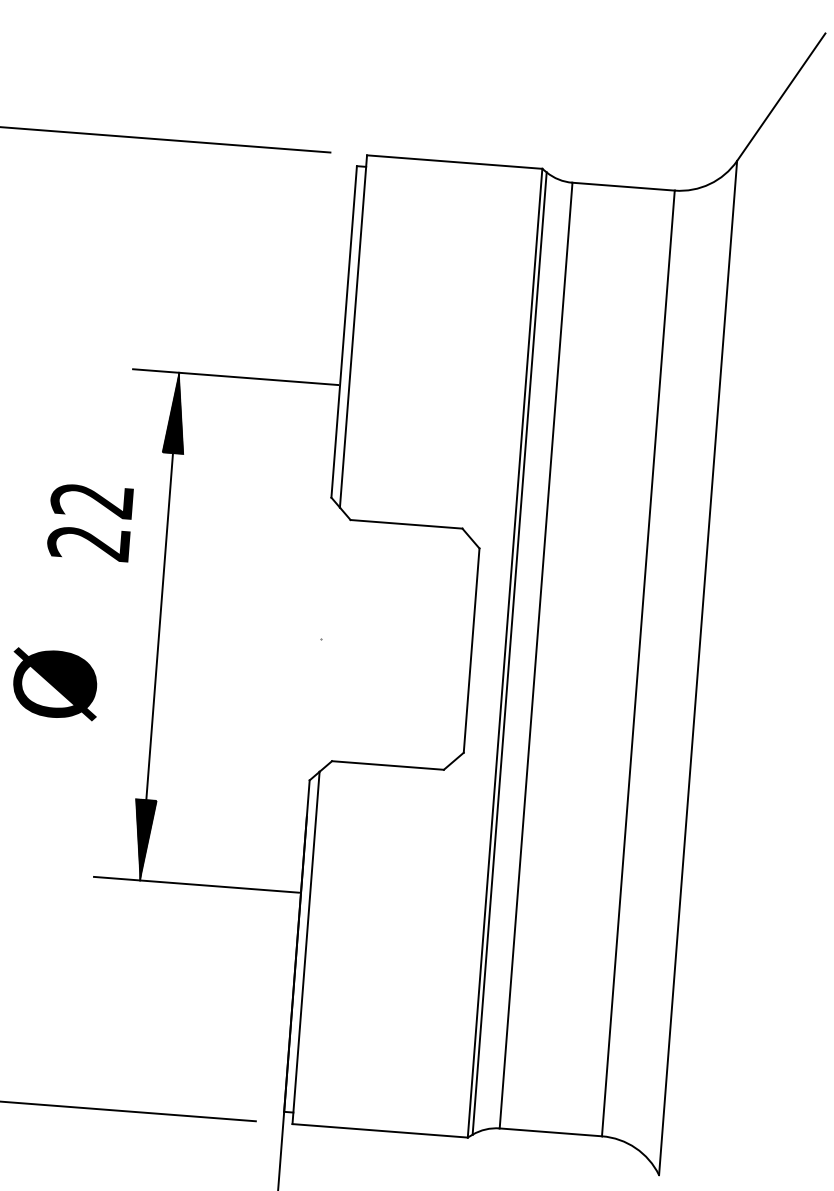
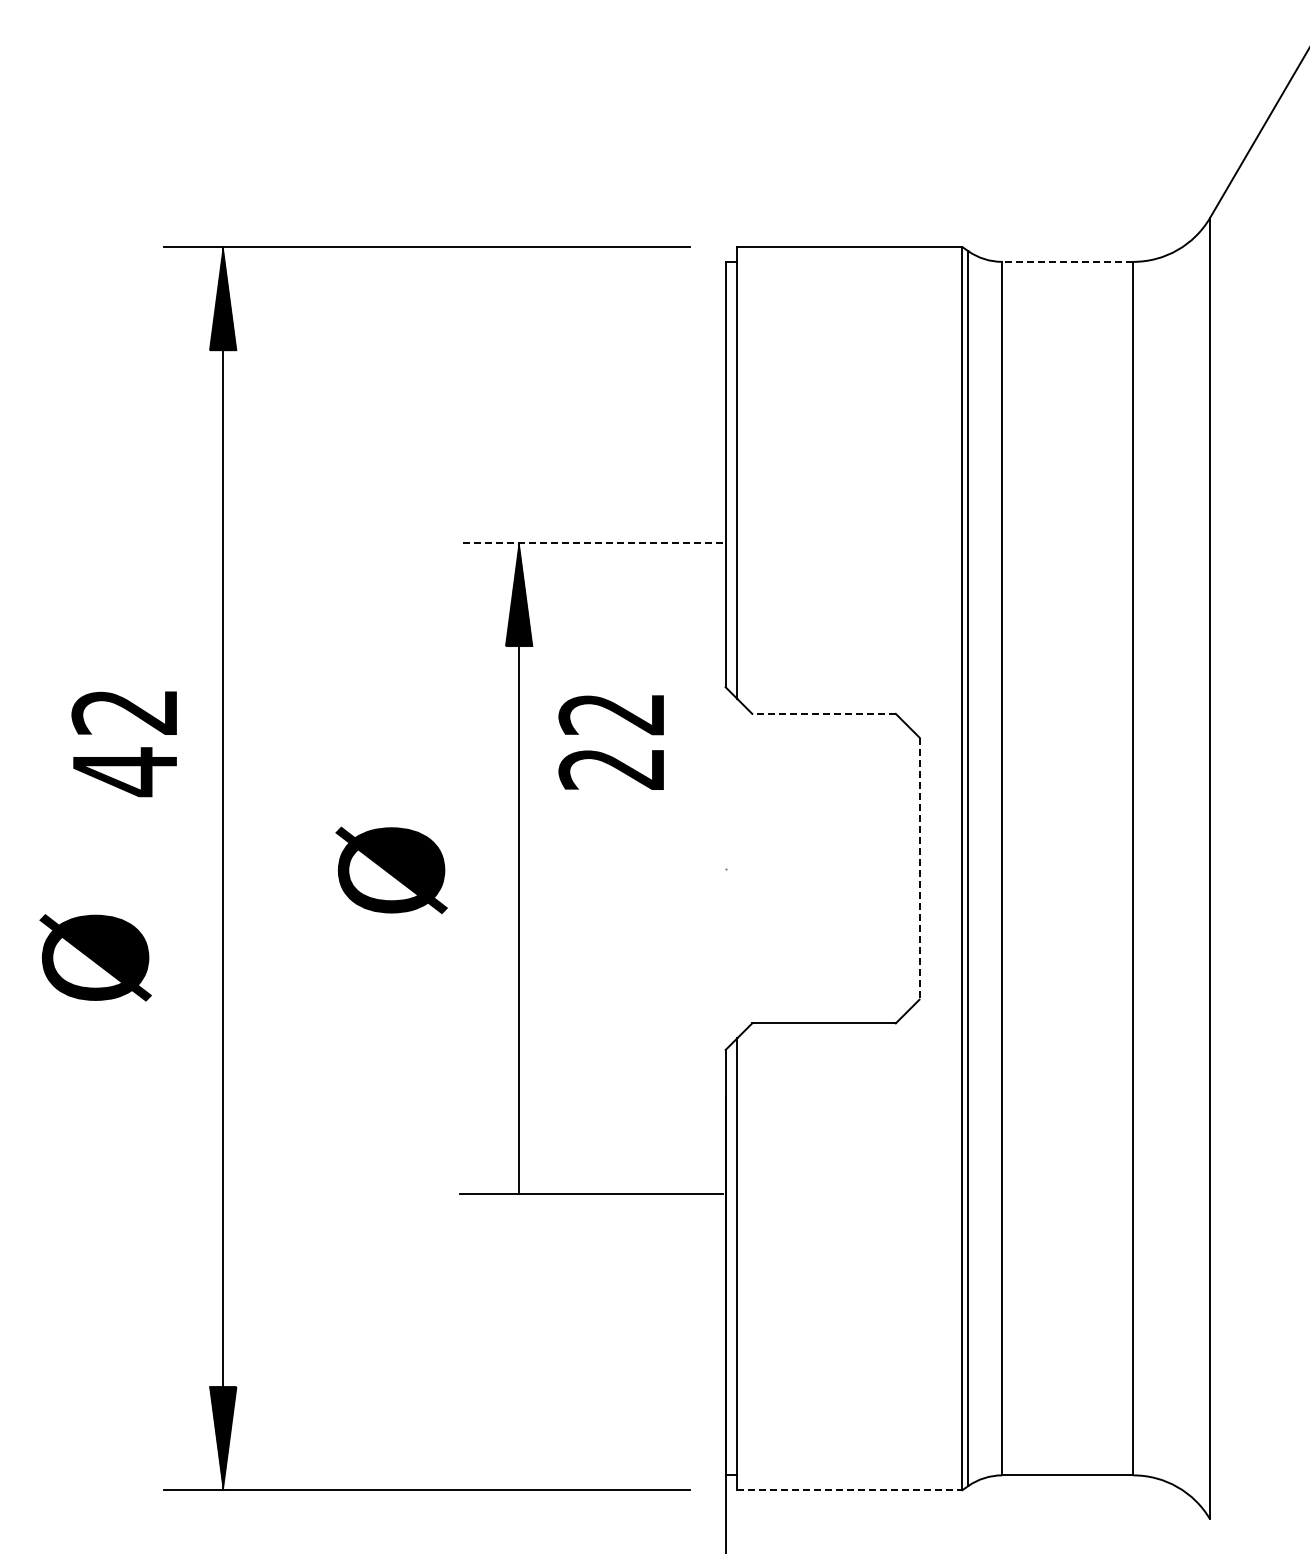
line: (623, 186) -> (1067, 261), solid -> dashed
line: (235, 376) -> (591, 542), solid -> dashed
text: (89, 522) -> (610, 742), moved
line: (406, 524) -> (824, 713), solid -> dashed
line: (471, 651) -> (919, 869), solid -> dashed
text: (55, 683) -> (391, 869), moved
hatch: (142, 839) -> (518, 1141), removed
line: (380, 1131) -> (850, 1490), solid -> dashed

